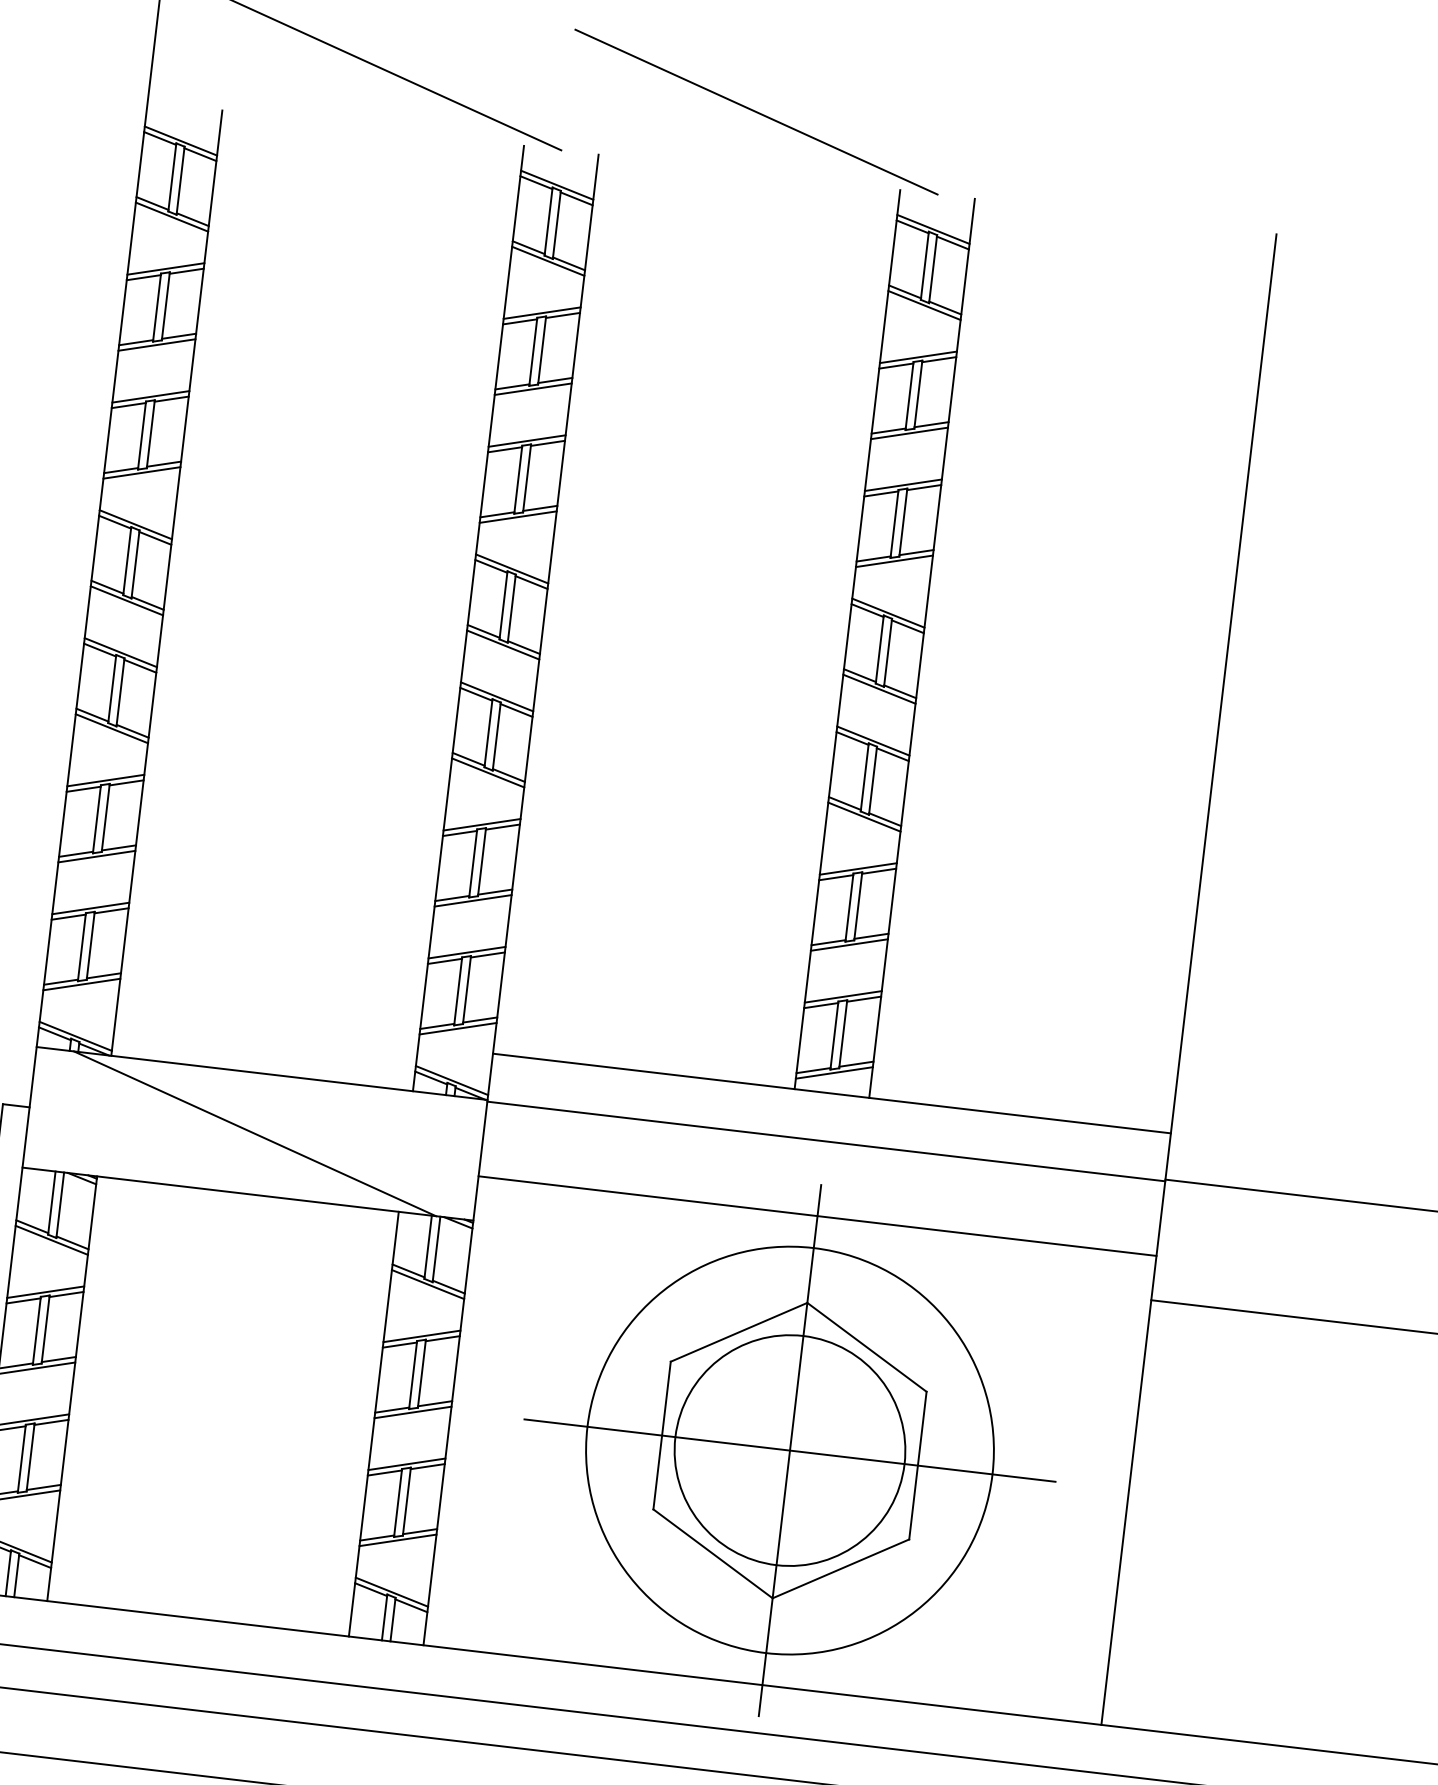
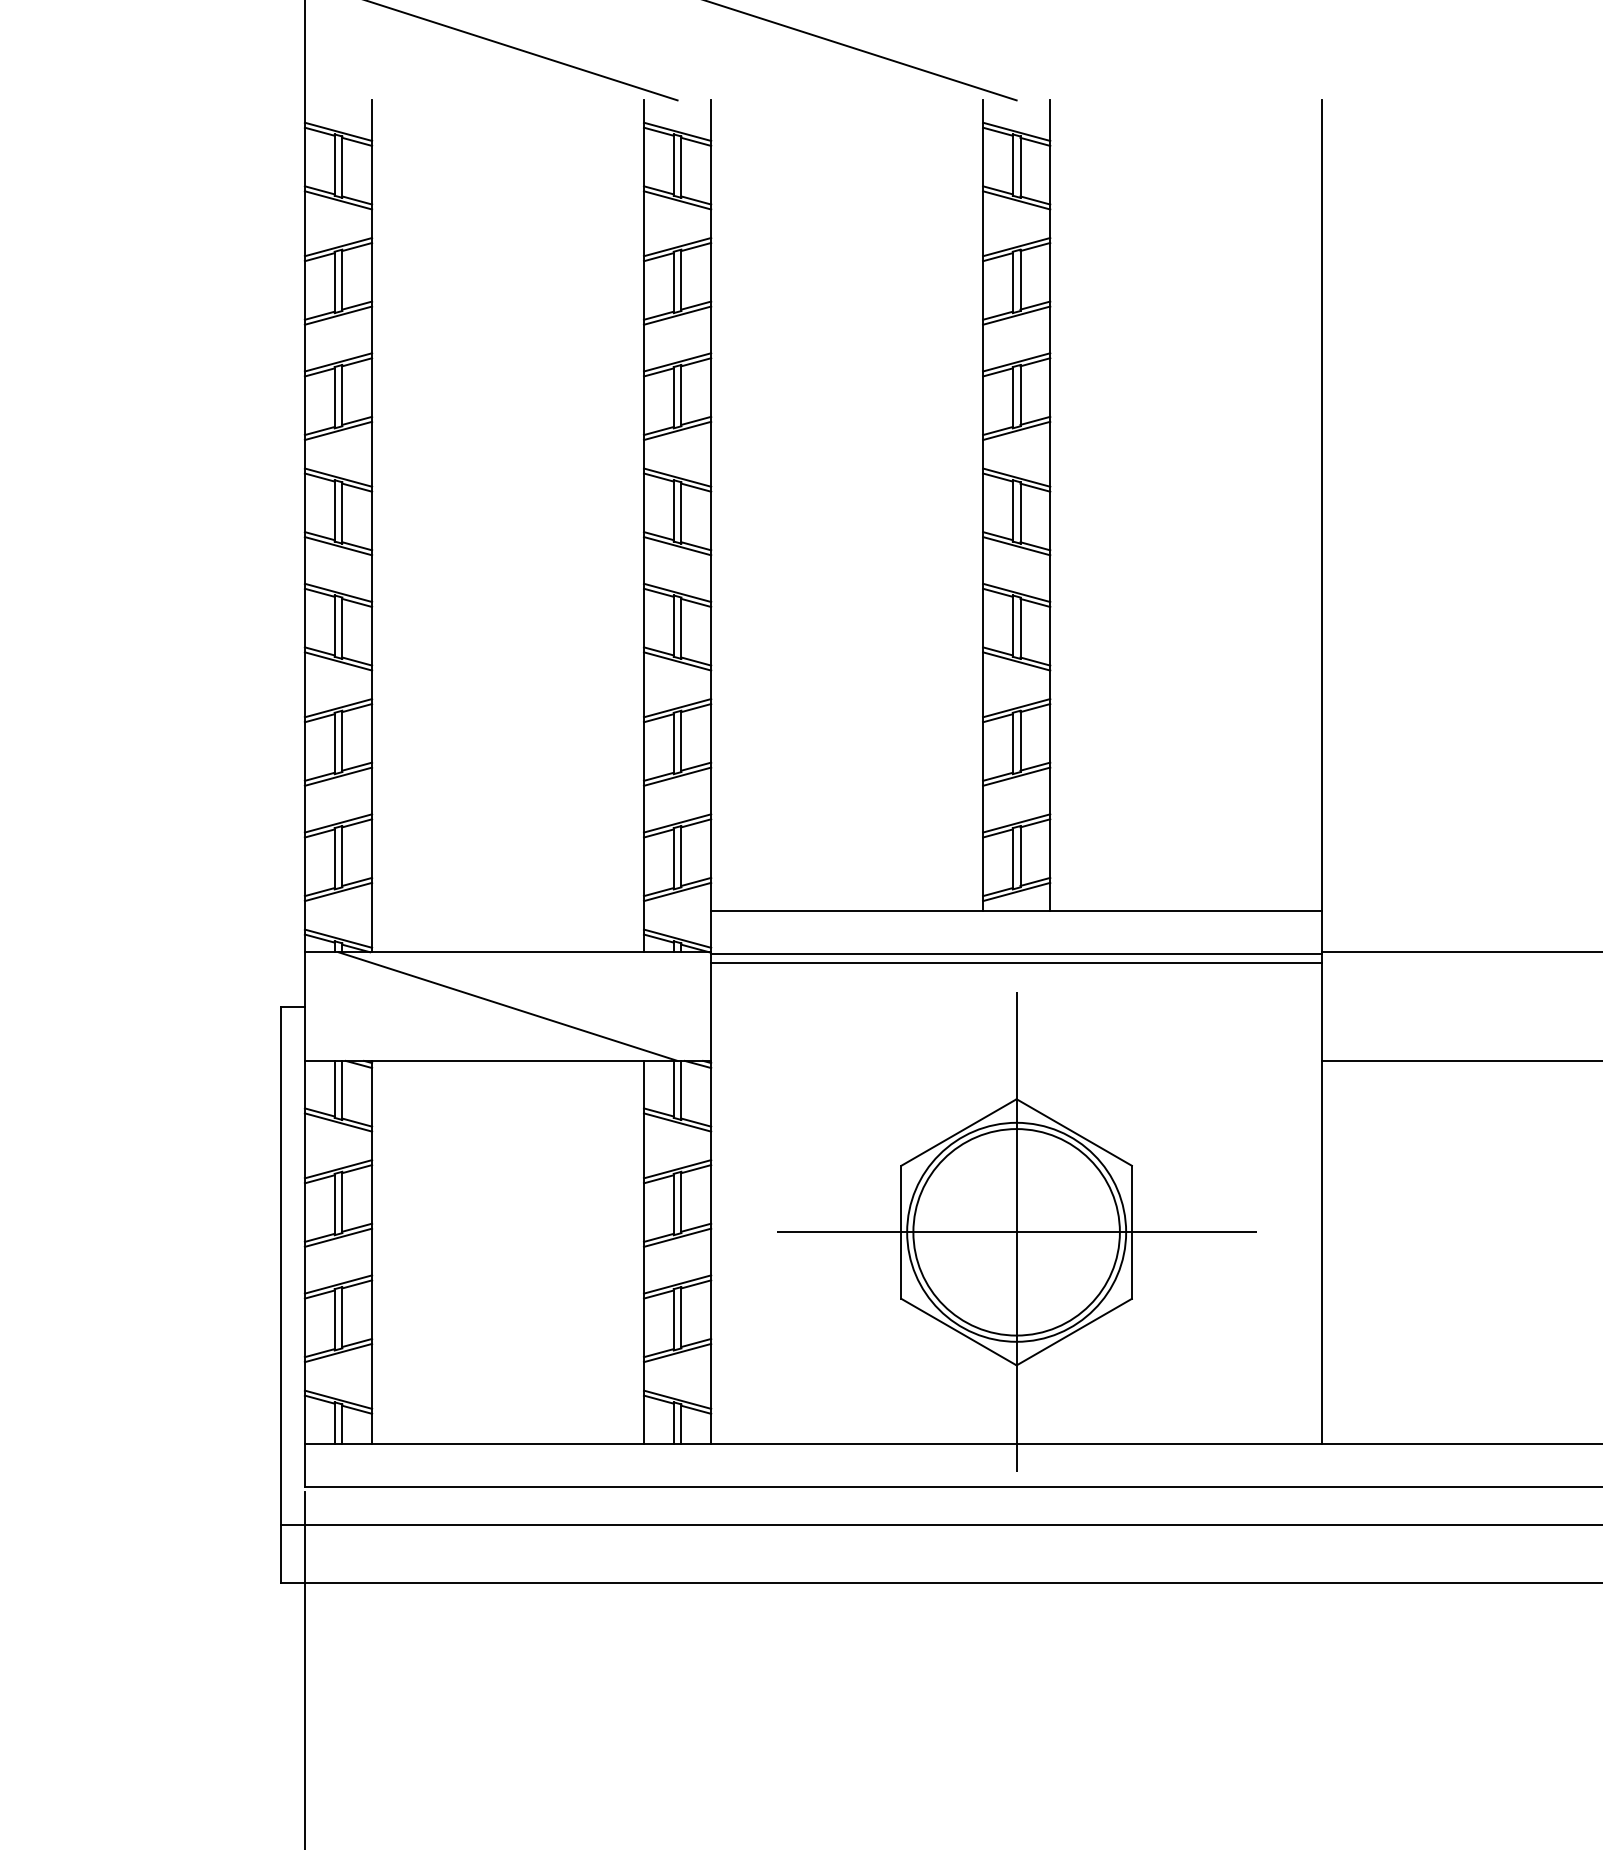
line: (817, 1216) -> (1016, 963), moved
circle: (789, 1449) -> (1016, 1231), size x0.6

